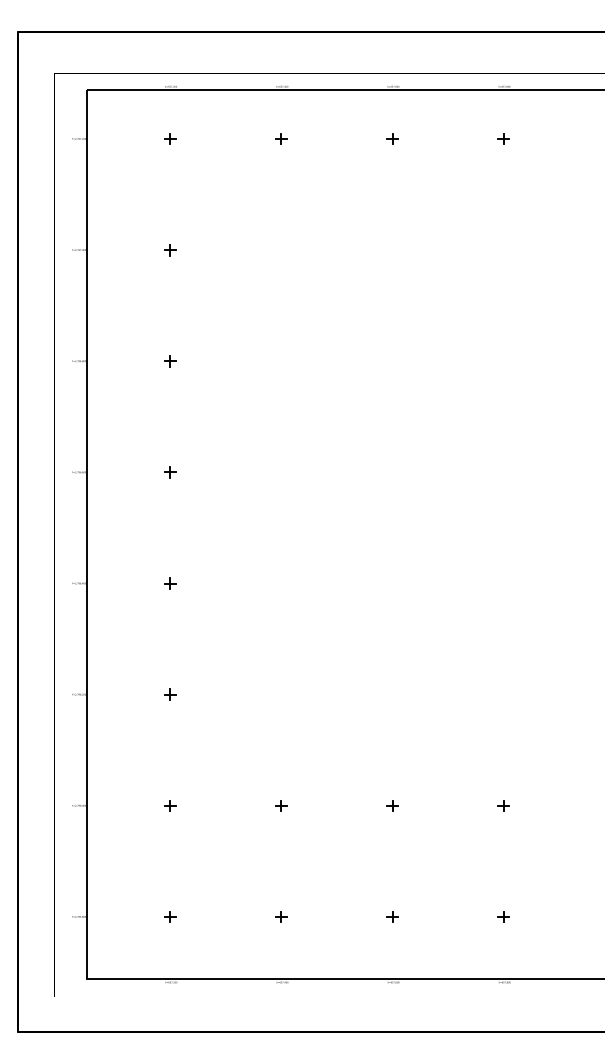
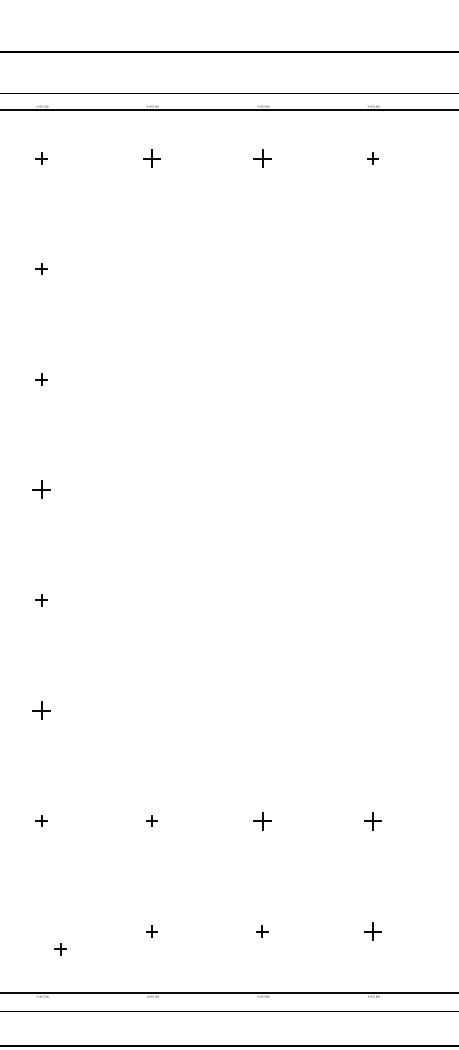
part: (281, 138) -> (152, 158), size x1.6
part: (392, 138) -> (262, 158), size x1.6
part: (170, 472) -> (41, 489), size x1.6
part: (170, 694) -> (41, 710), size x1.6
part: (392, 805) -> (262, 820), size x1.6
part: (503, 805) -> (372, 820), size x1.6
part: (170, 916) -> (60, 948), moved
part: (503, 916) -> (372, 931), size x1.6

